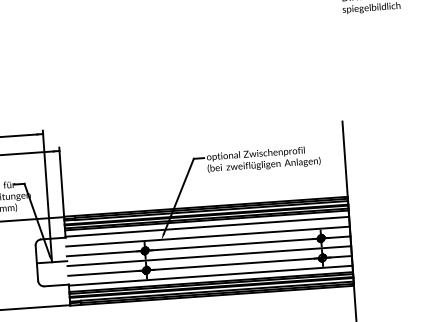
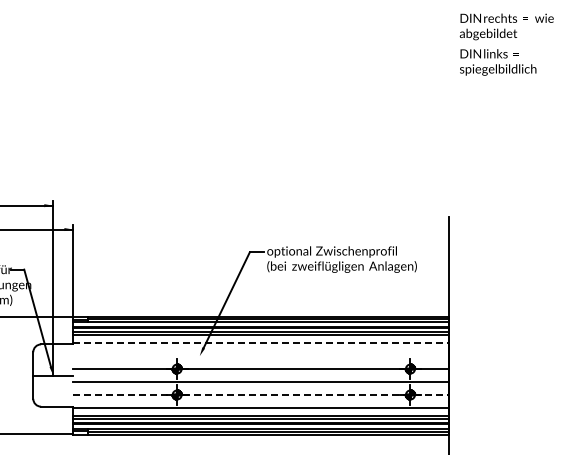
line: (207, 227) -> (261, 343), solid -> dashed
line: (208, 236) -> (261, 356), removed
line: (210, 265) -> (261, 394), solid -> dashed

